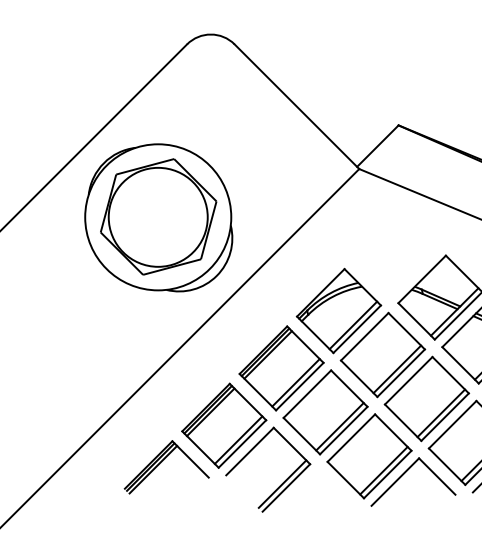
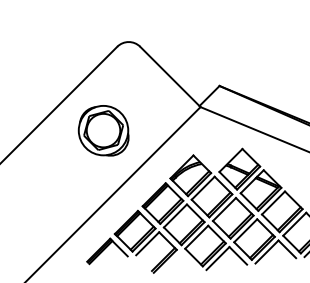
part: (158, 217) -> (103, 130), size x0.7

